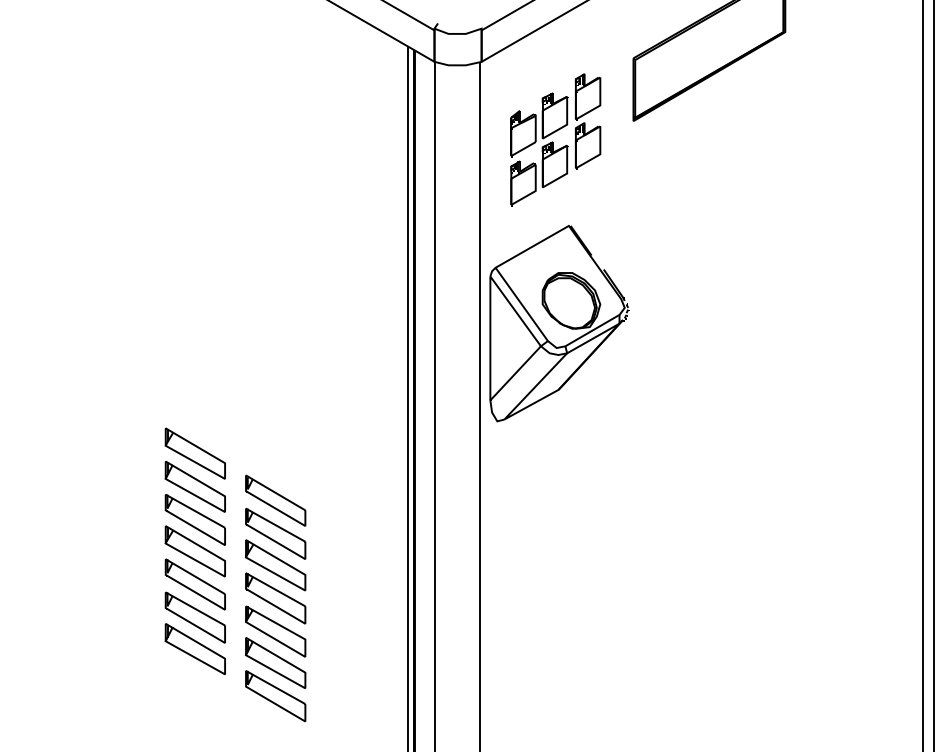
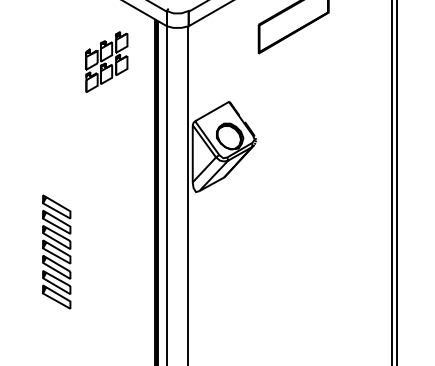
part: (554, 138) -> (106, 61), moved
part: (275, 597) -> (93, 273), removed

